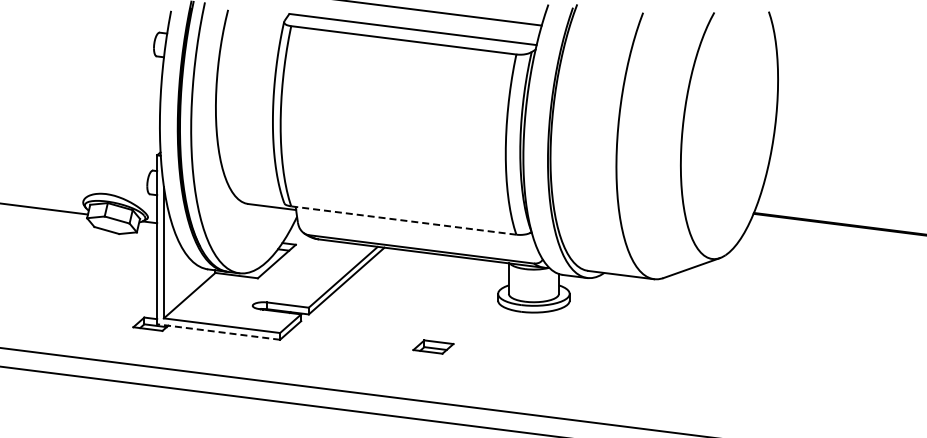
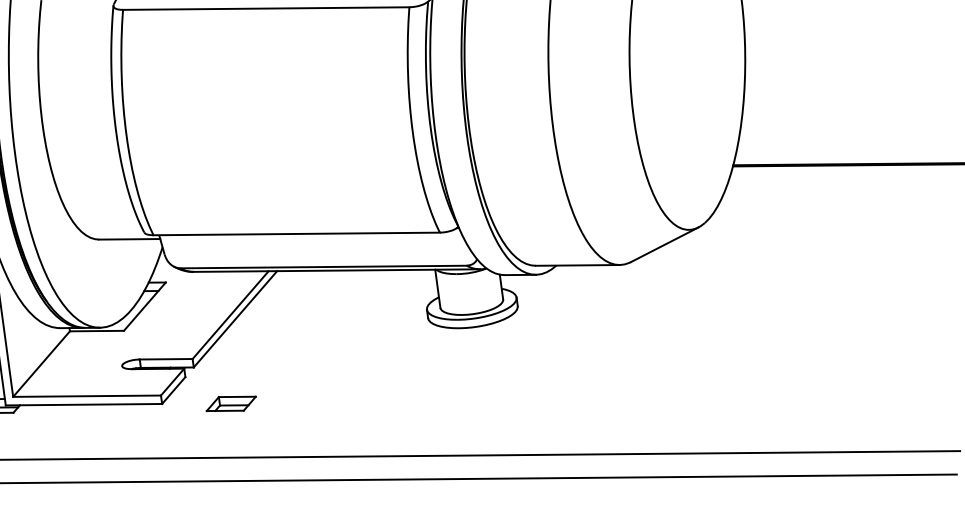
line: (404, 220) -> (297, 233), dashed -> solid
line: (218, 332) -> (83, 405), dashed -> solid
part: (433, 346) -> (231, 403), moved

